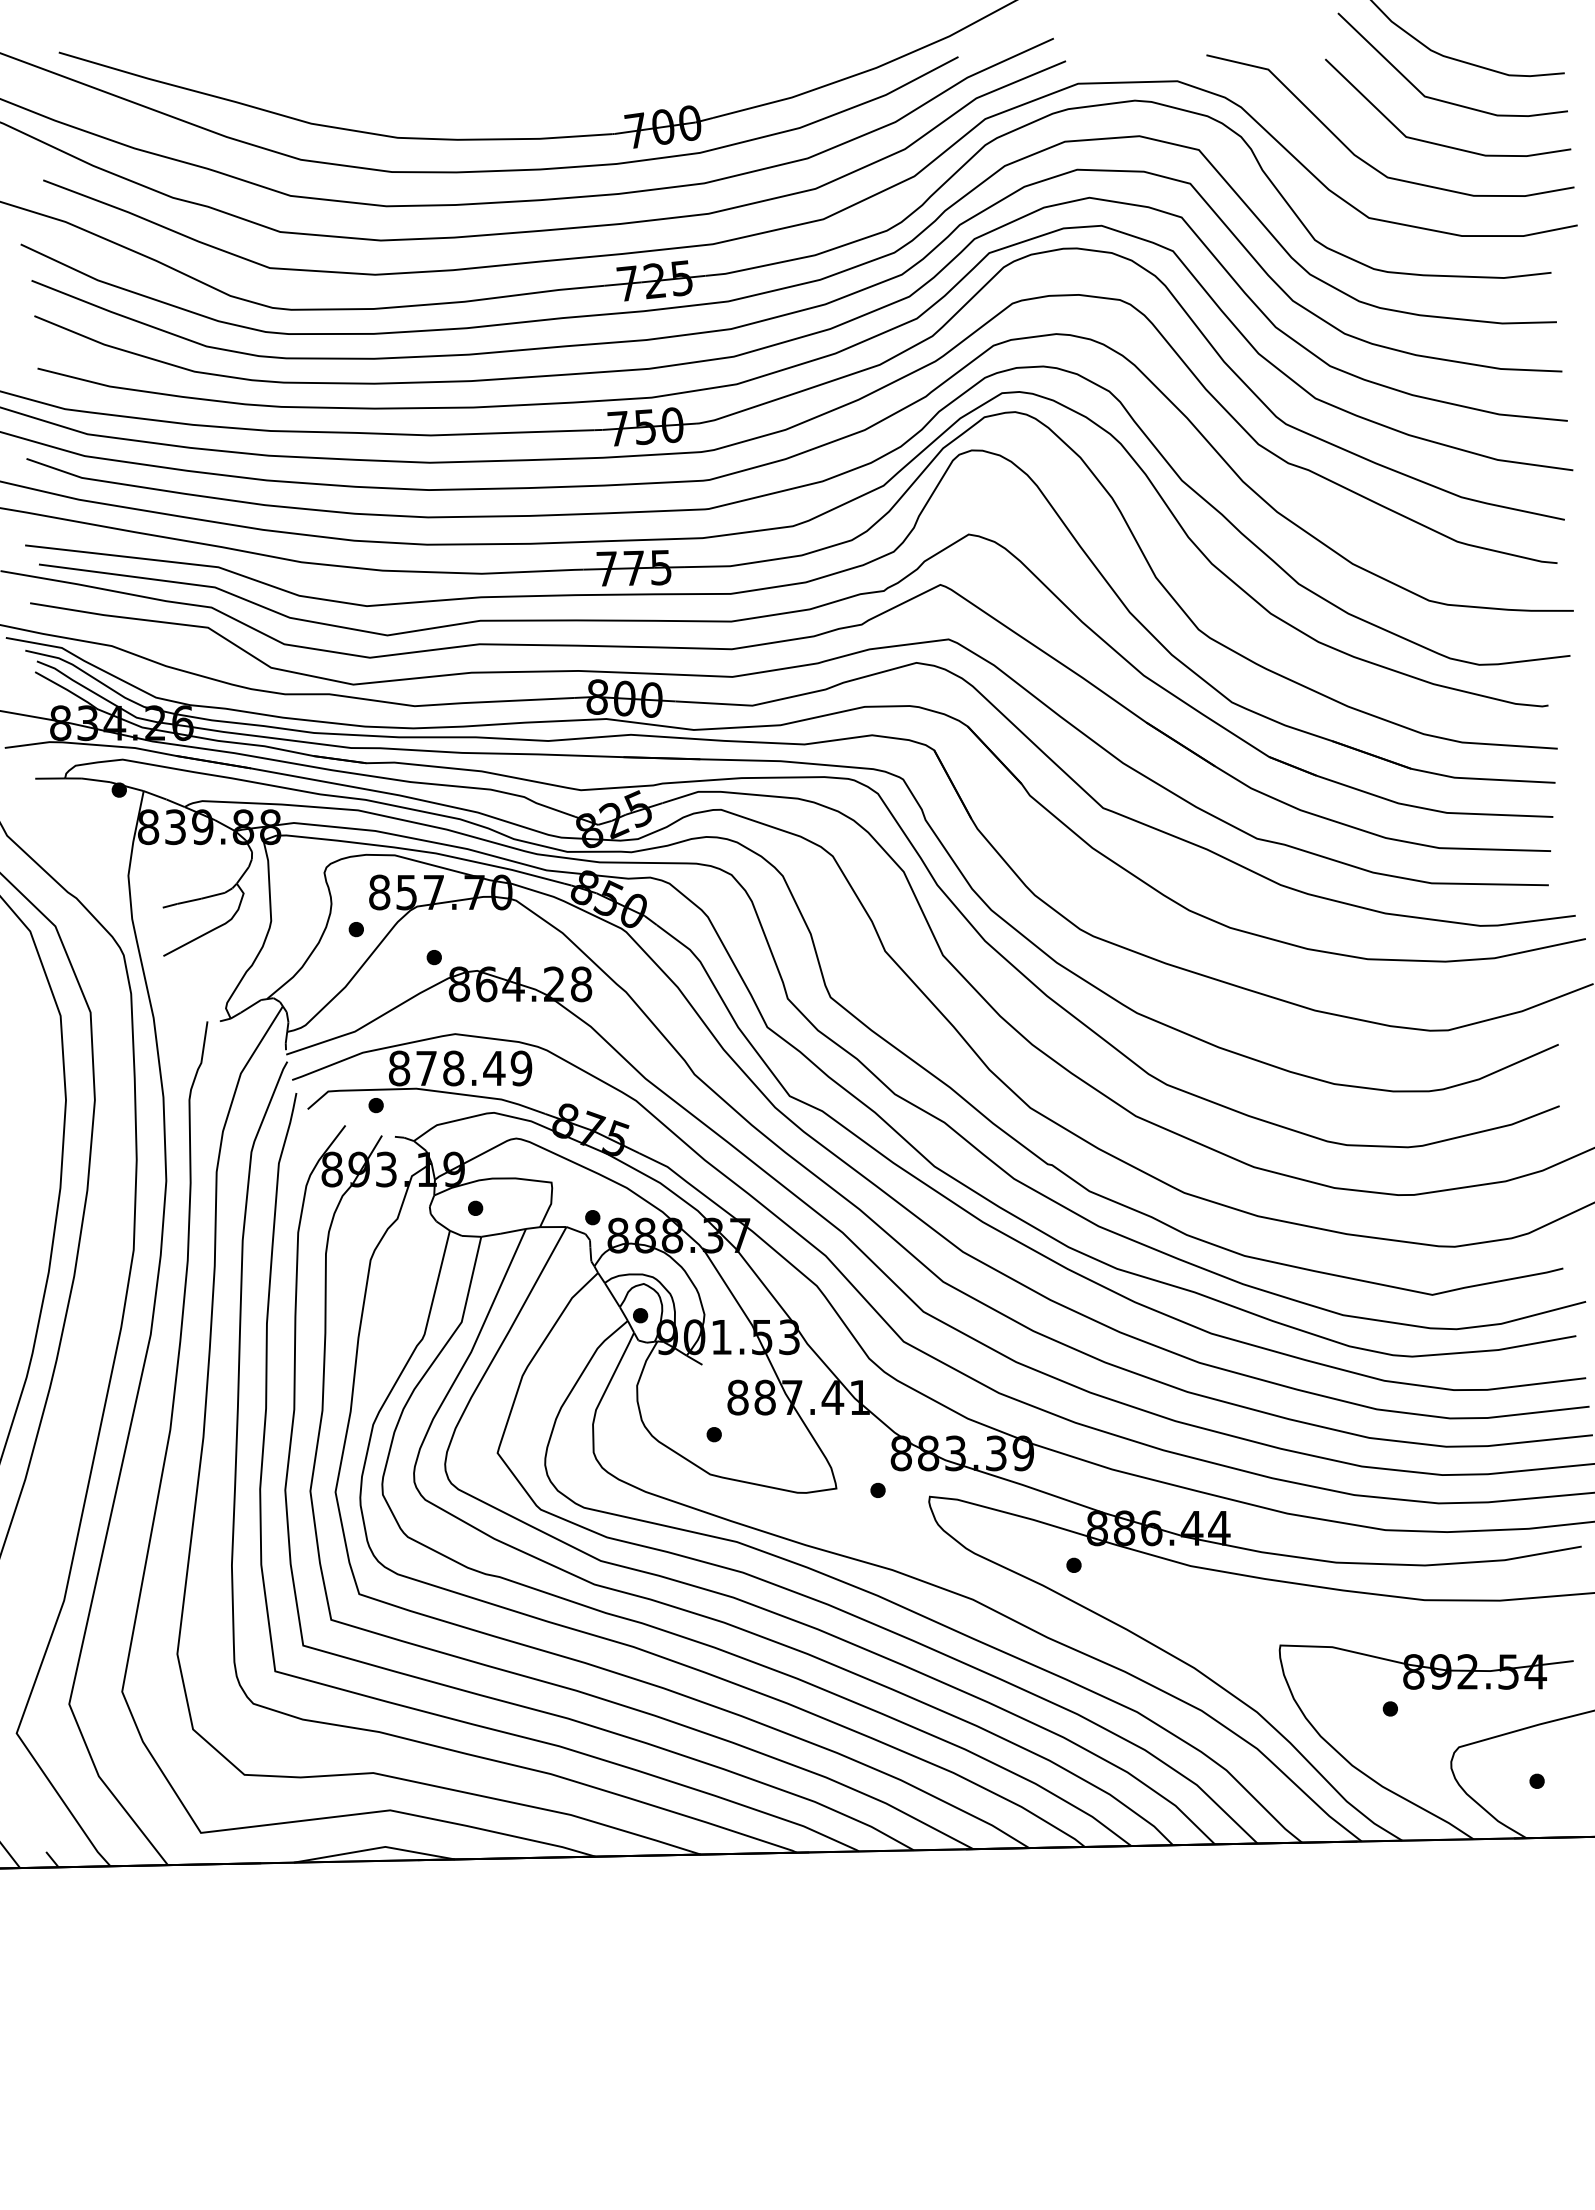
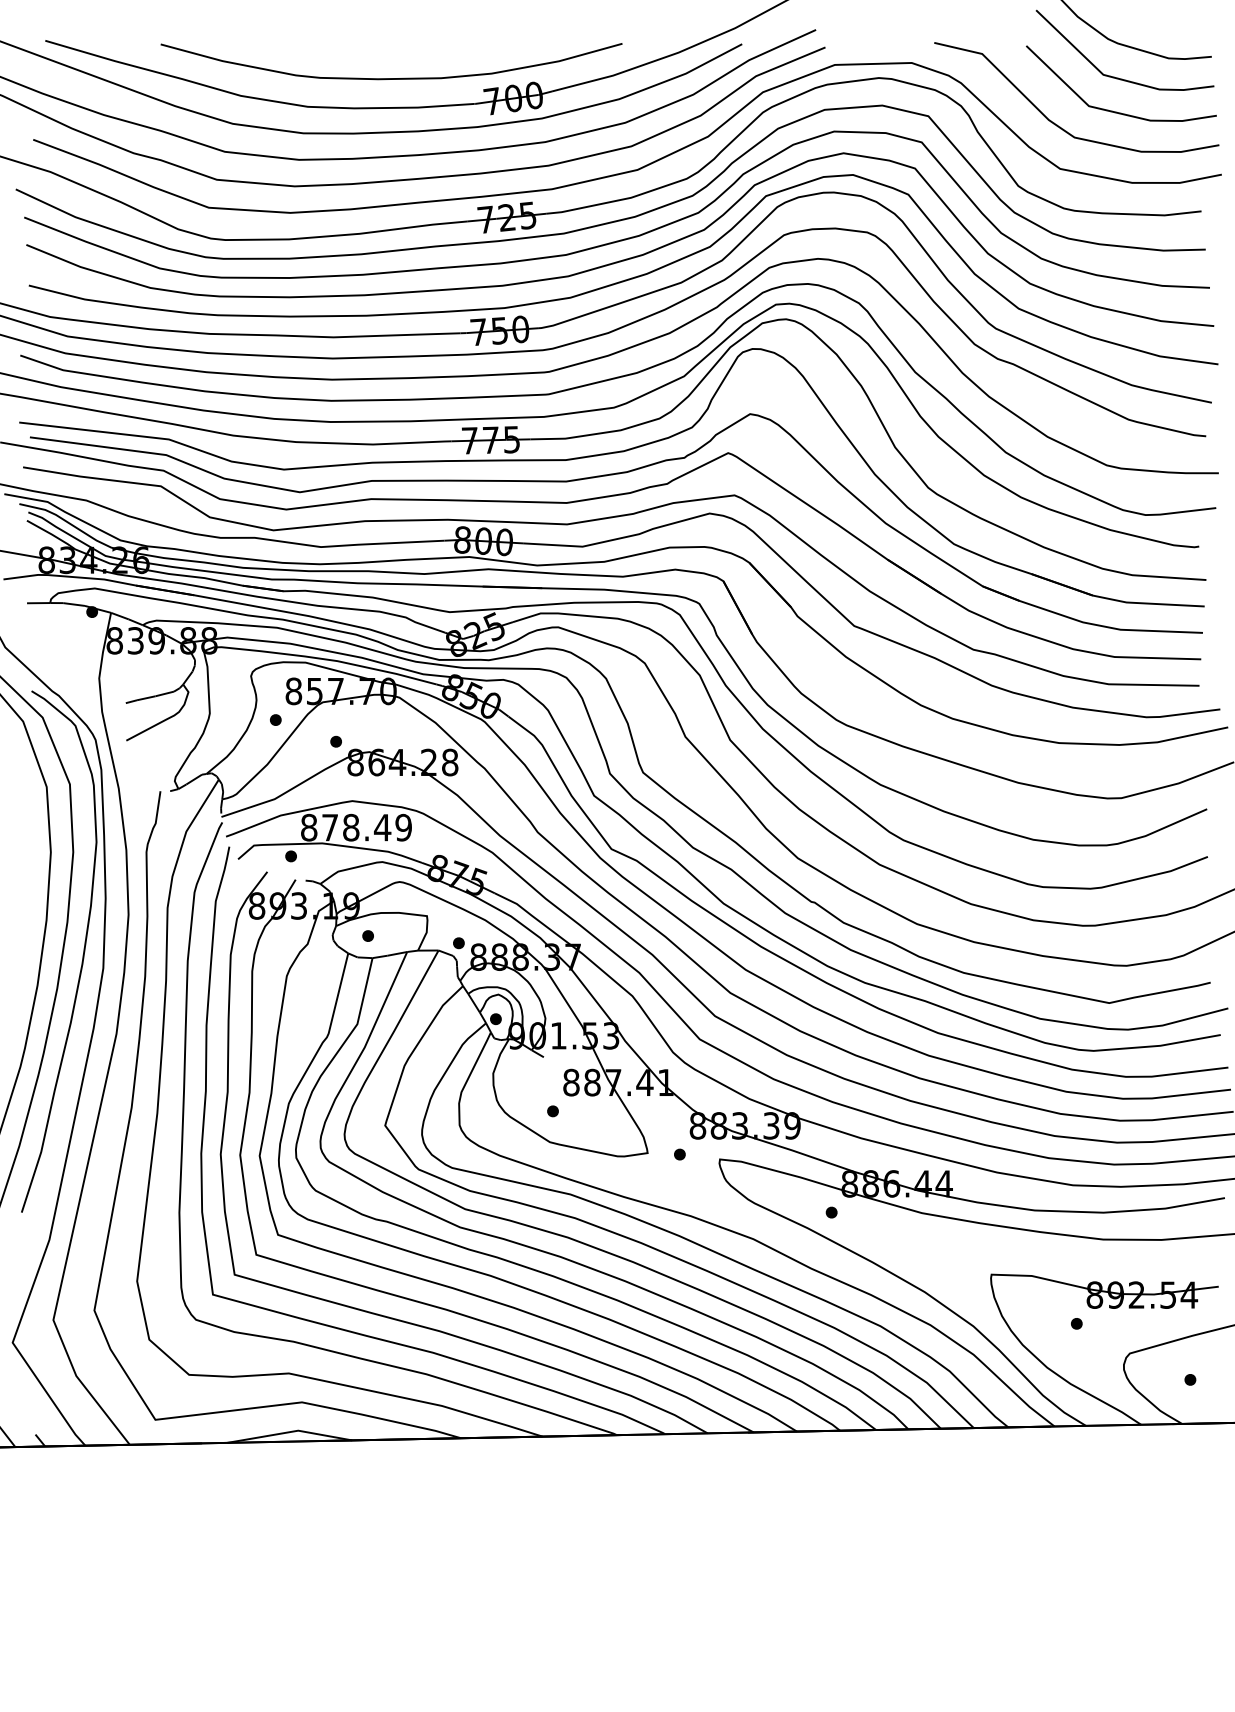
curve: (505, 101) -> (391, 78), added
curve: (107, 1230) -> (83, 953), added

